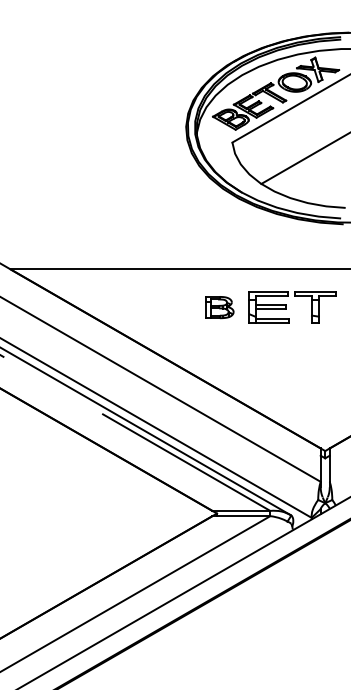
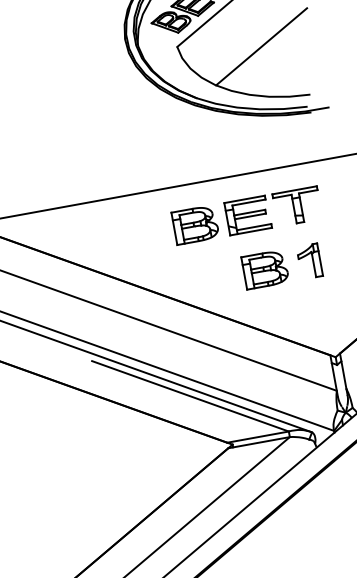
part: (219, 307) -> (195, 224), size x1.43
part: (275, 359) -> (265, 269), added
part: (317, 359) -> (309, 261), added

